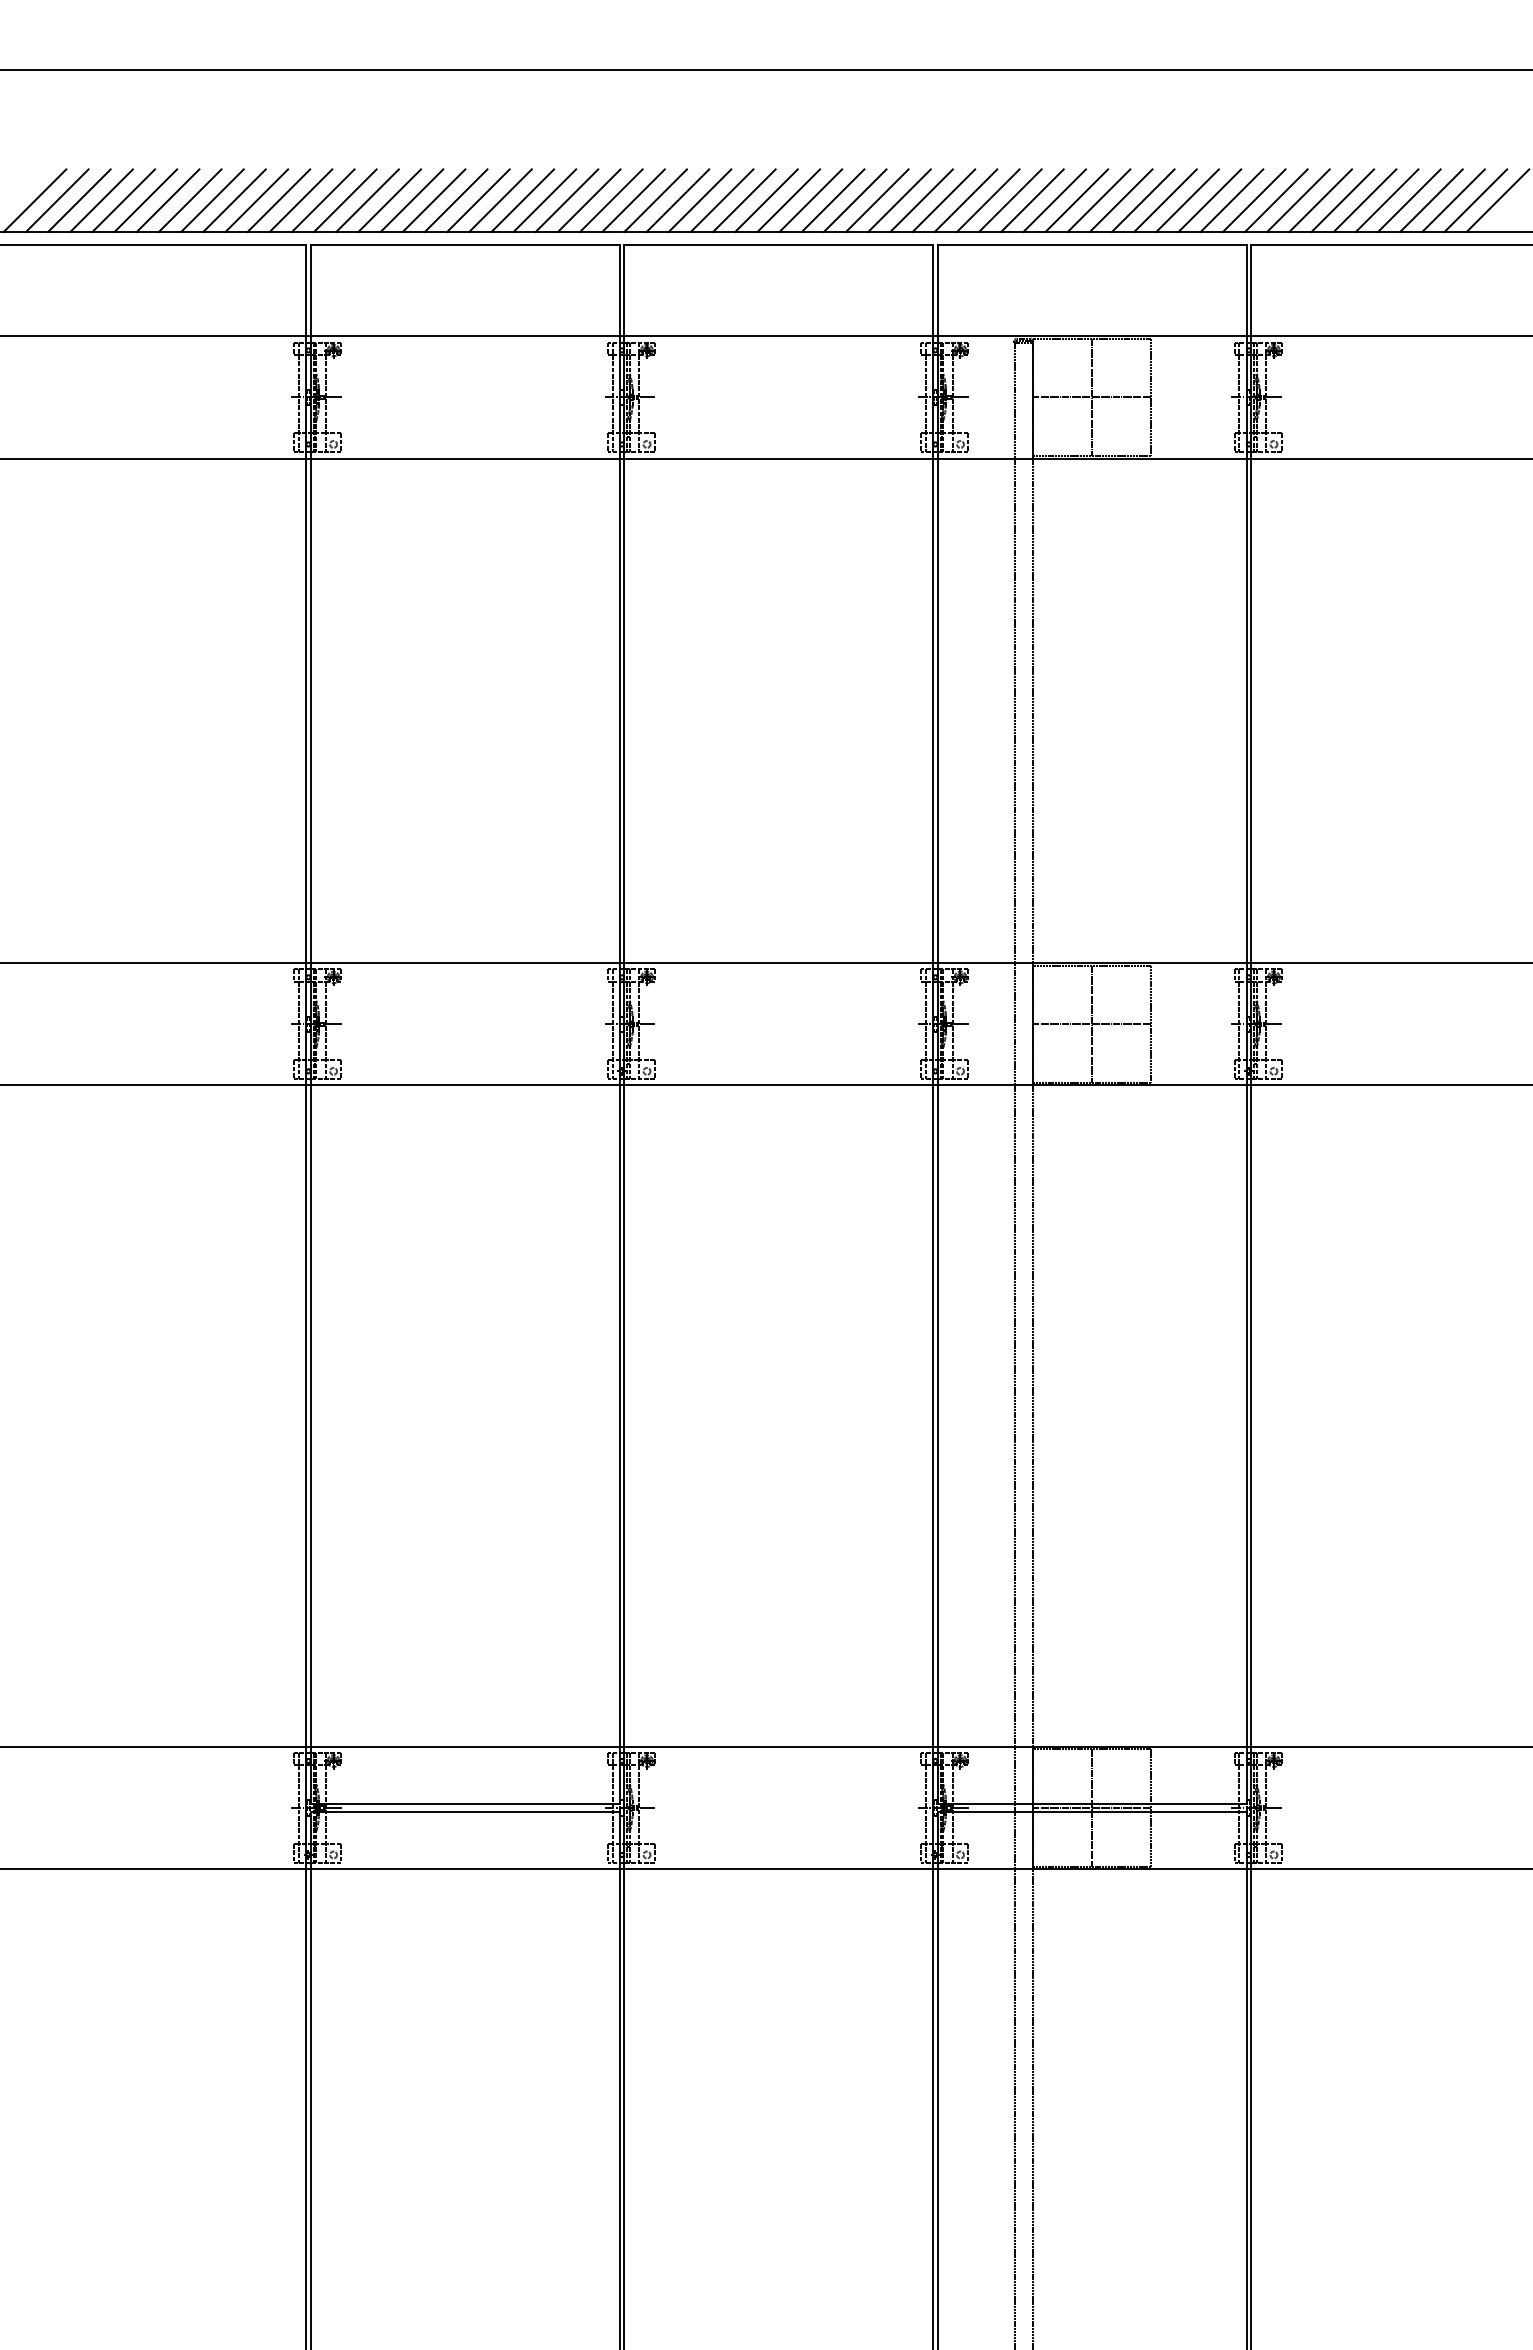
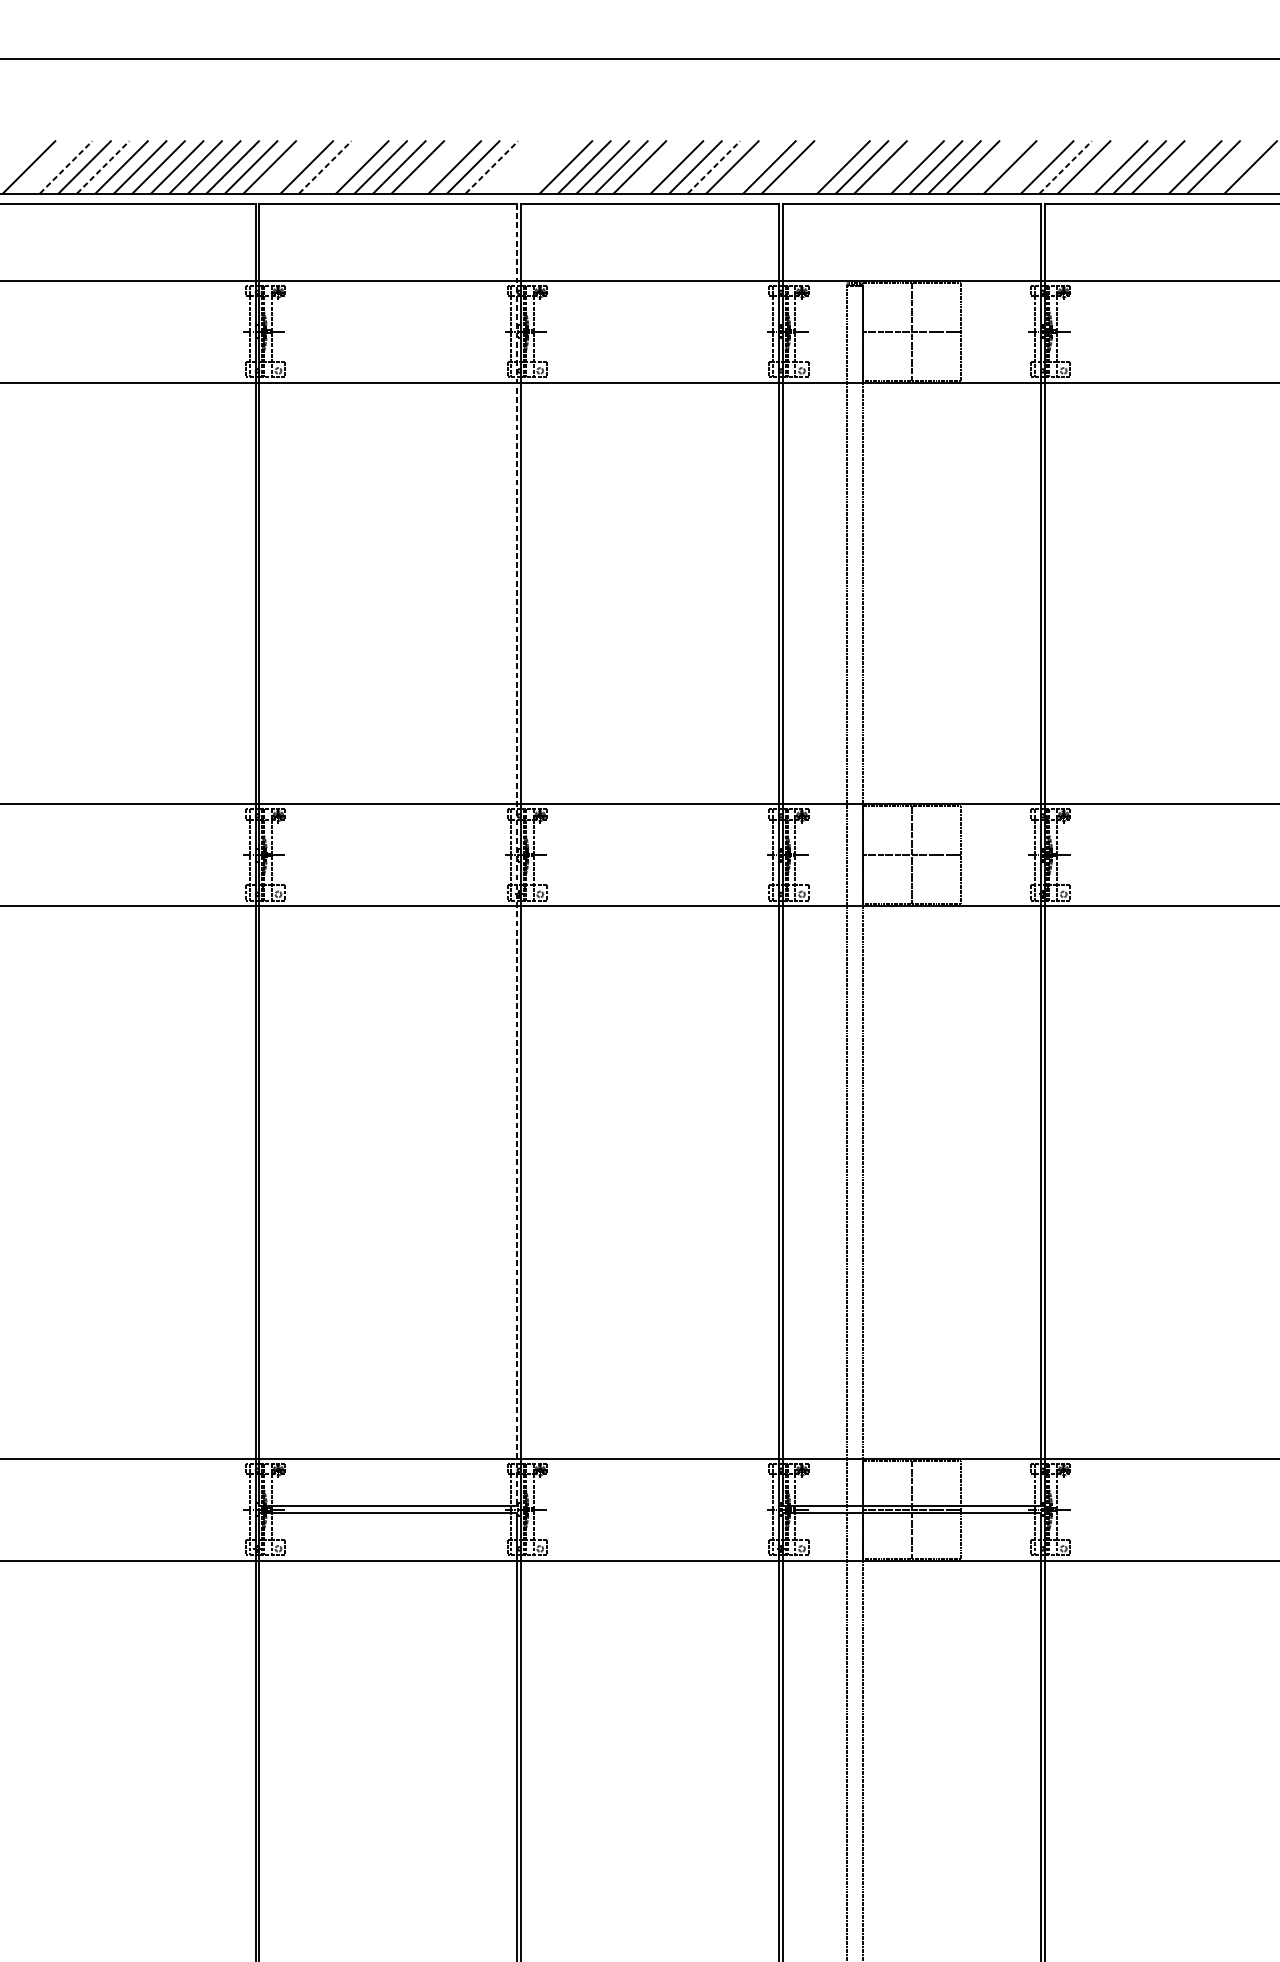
line: (56, 200) -> (47, 167), removed
line: (79, 200) -> (66, 167), solid -> dashed
line: (124, 200) -> (103, 167), solid -> dashed
line: (344, 200) -> (287, 167), removed
line: (390, 200) -> (326, 167), solid -> dashed
line: (411, 200) -> (343, 167), removed
line: (522, 200) -> (436, 167), removed
line: (589, 200) -> (492, 167), solid -> dashed
line: (610, 200) -> (509, 167), removed
line: (633, 200) -> (528, 167), removed
line: (655, 200) -> (547, 167), removed
line: (788, 200) -> (658, 167), removed
line: (855, 200) -> (714, 167), solid -> dashed
line: (899, 200) -> (751, 167), removed
line: (965, 200) -> (806, 167), removed
line: (987, 200) -> (824, 167), removed
line: (1076, 200) -> (898, 167), removed
line: (1187, 200) -> (991, 167), removed
line: (1231, 200) -> (1028, 167), removed
line: (1276, 200) -> (1065, 167), solid -> dashed
line: (1320, 200) -> (1102, 167), removed
line: (1409, 200) -> (1176, 167), removed
line: (1475, 200) -> (1232, 167), removed
line: (619, 1024) -> (517, 855), solid -> dashed

